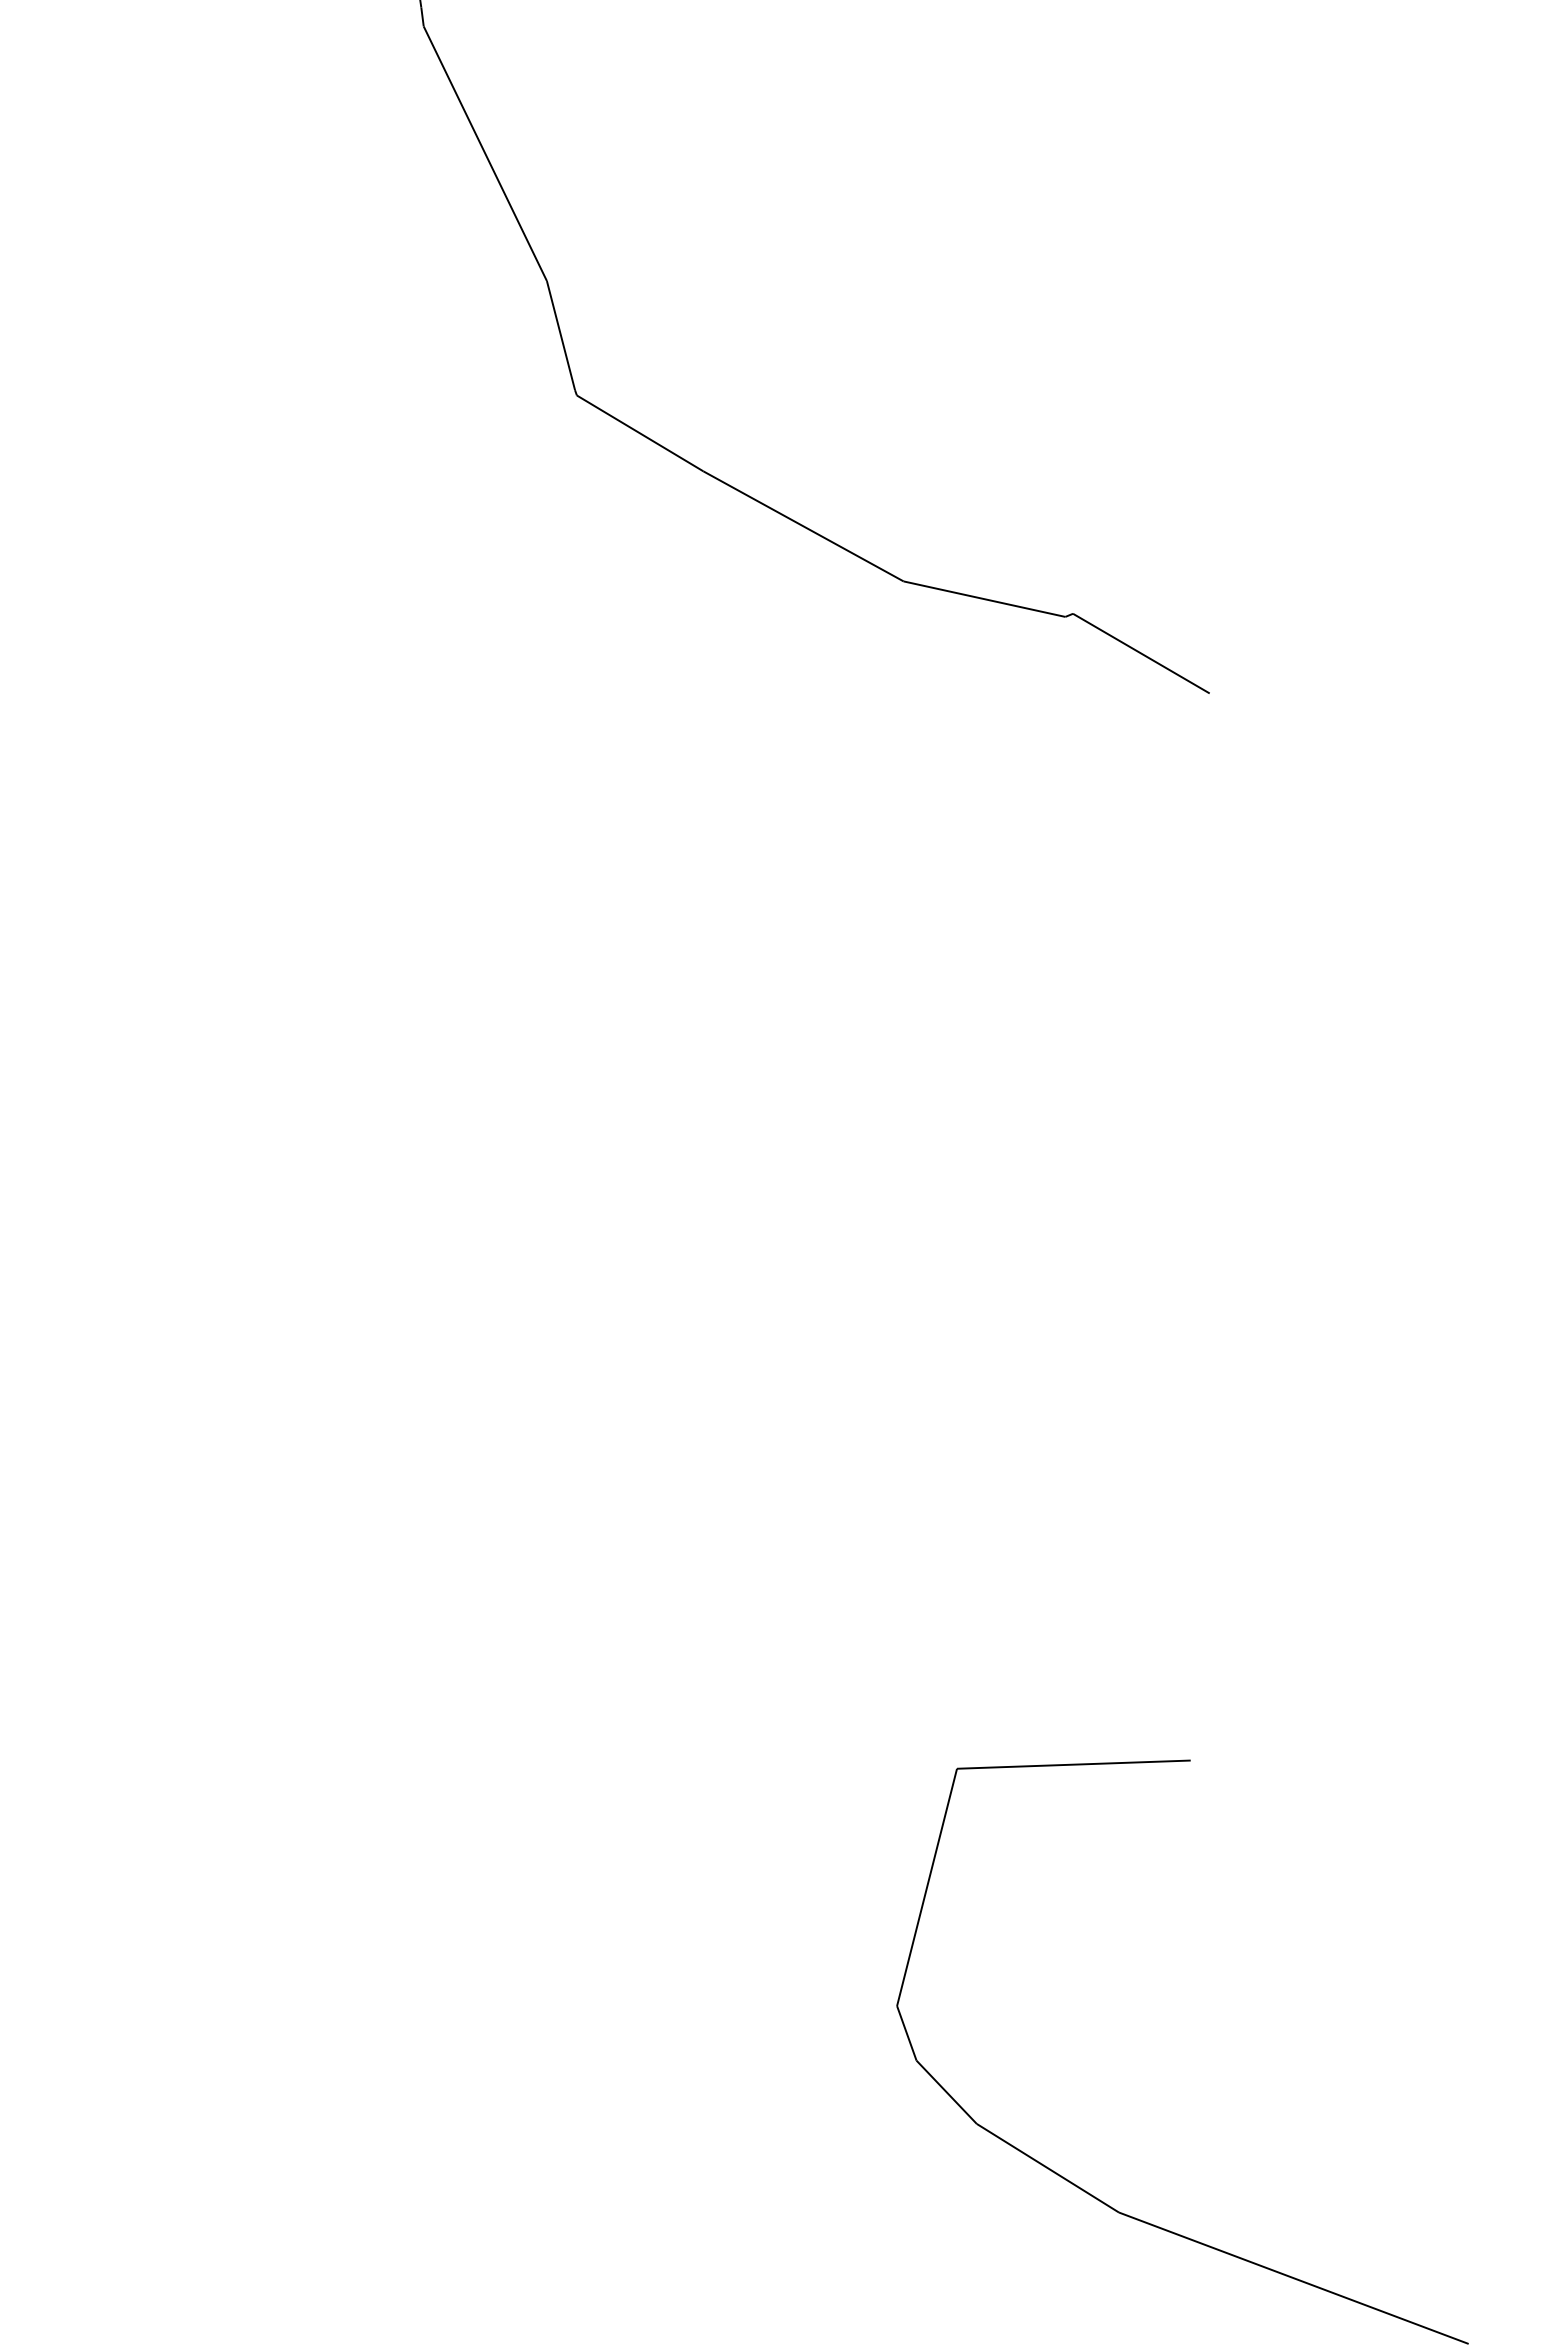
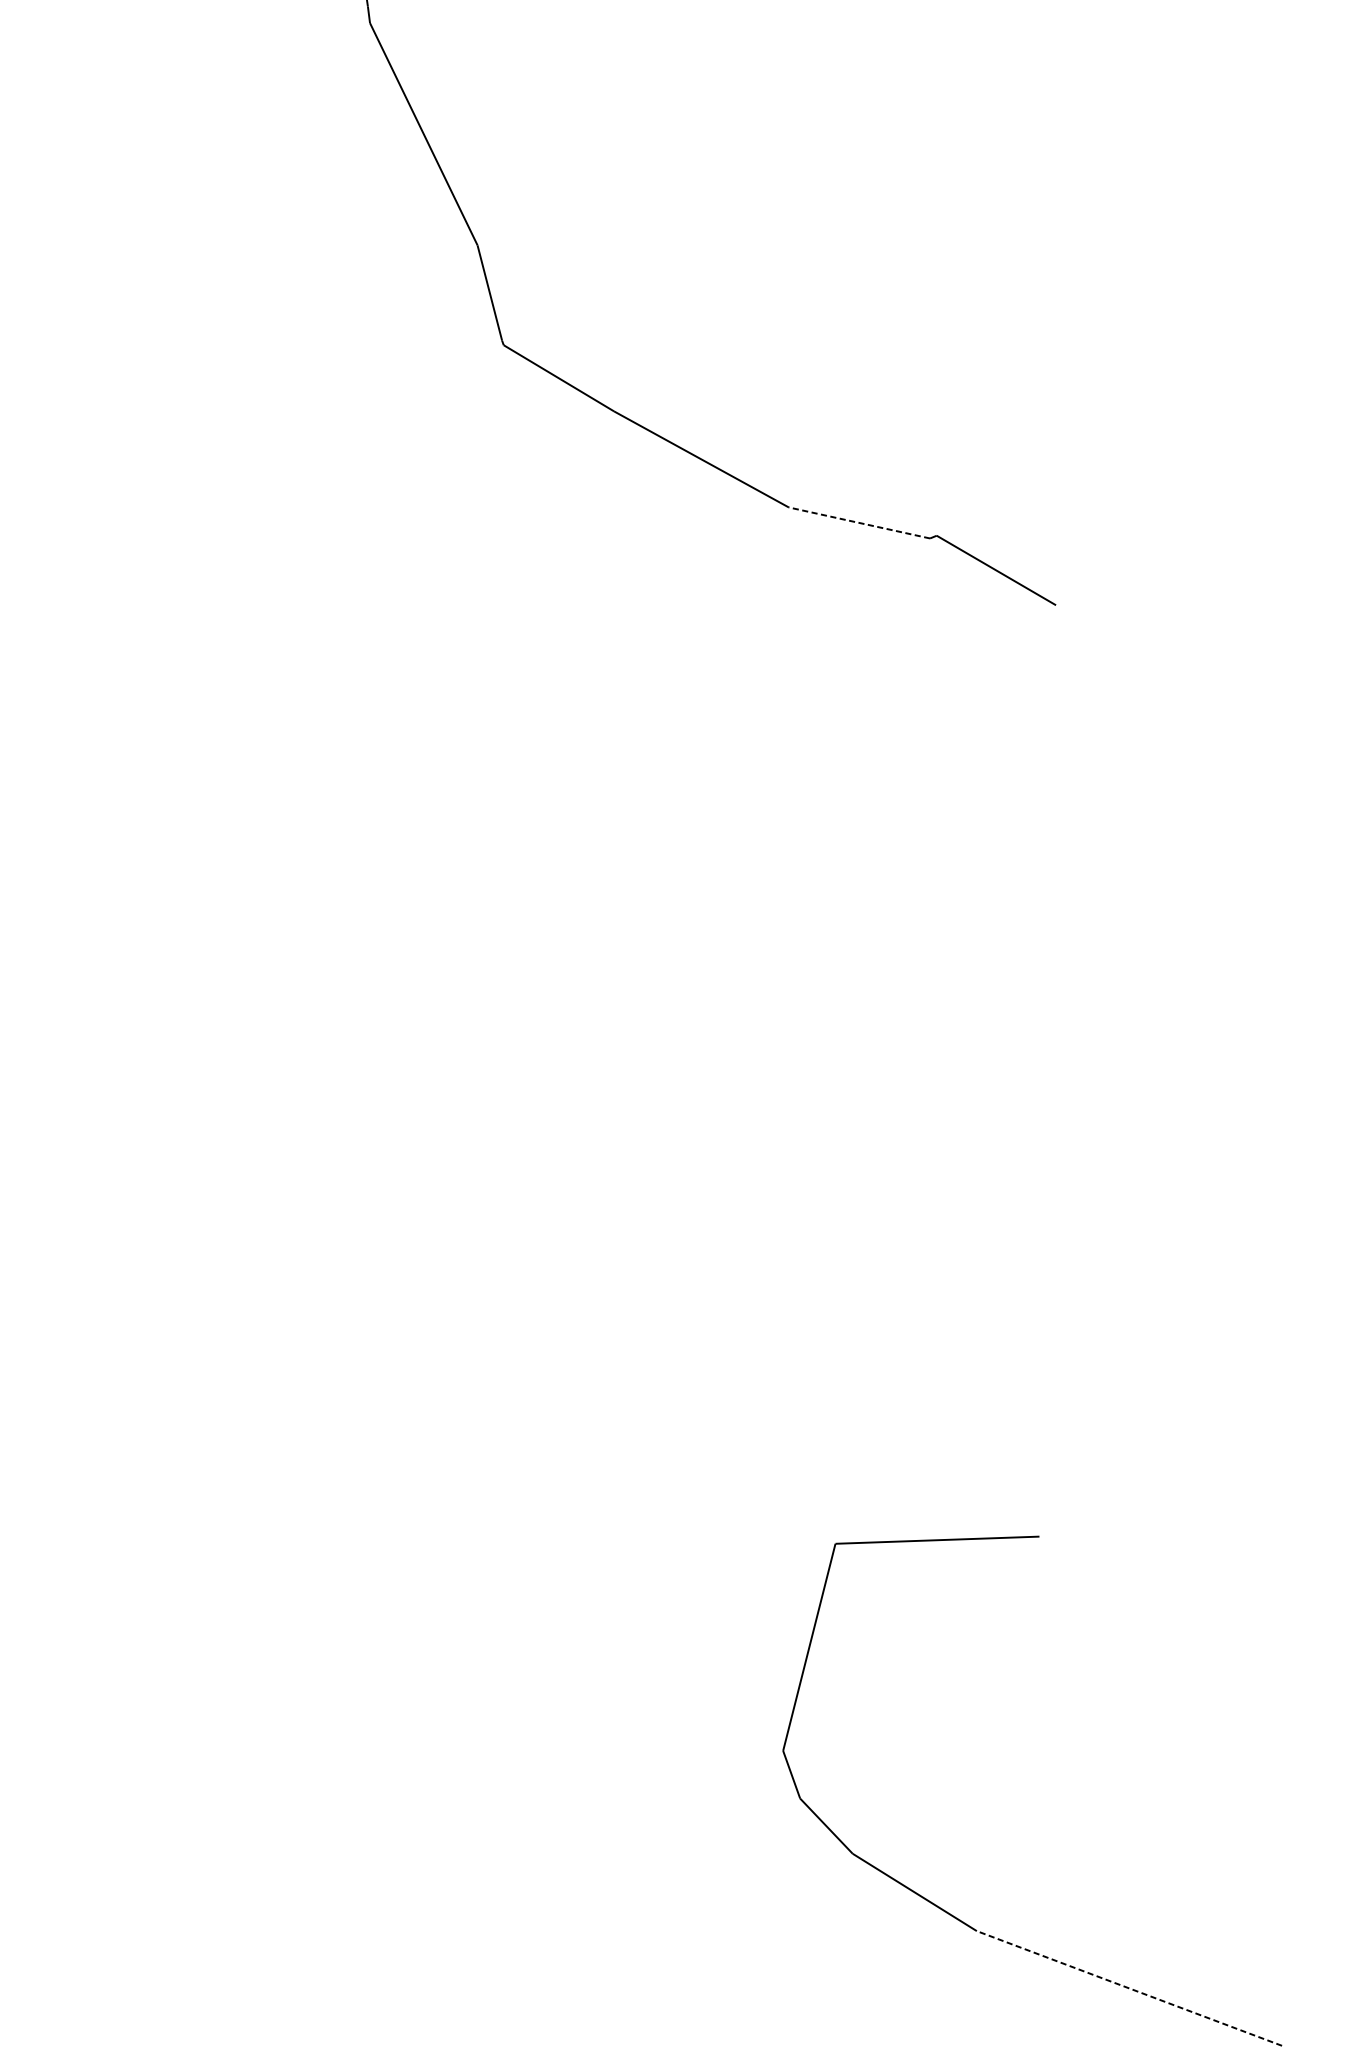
line: (984, 599) -> (859, 523), solid -> dashed
line: (1293, 2278) -> (1129, 1988), solid -> dashed

